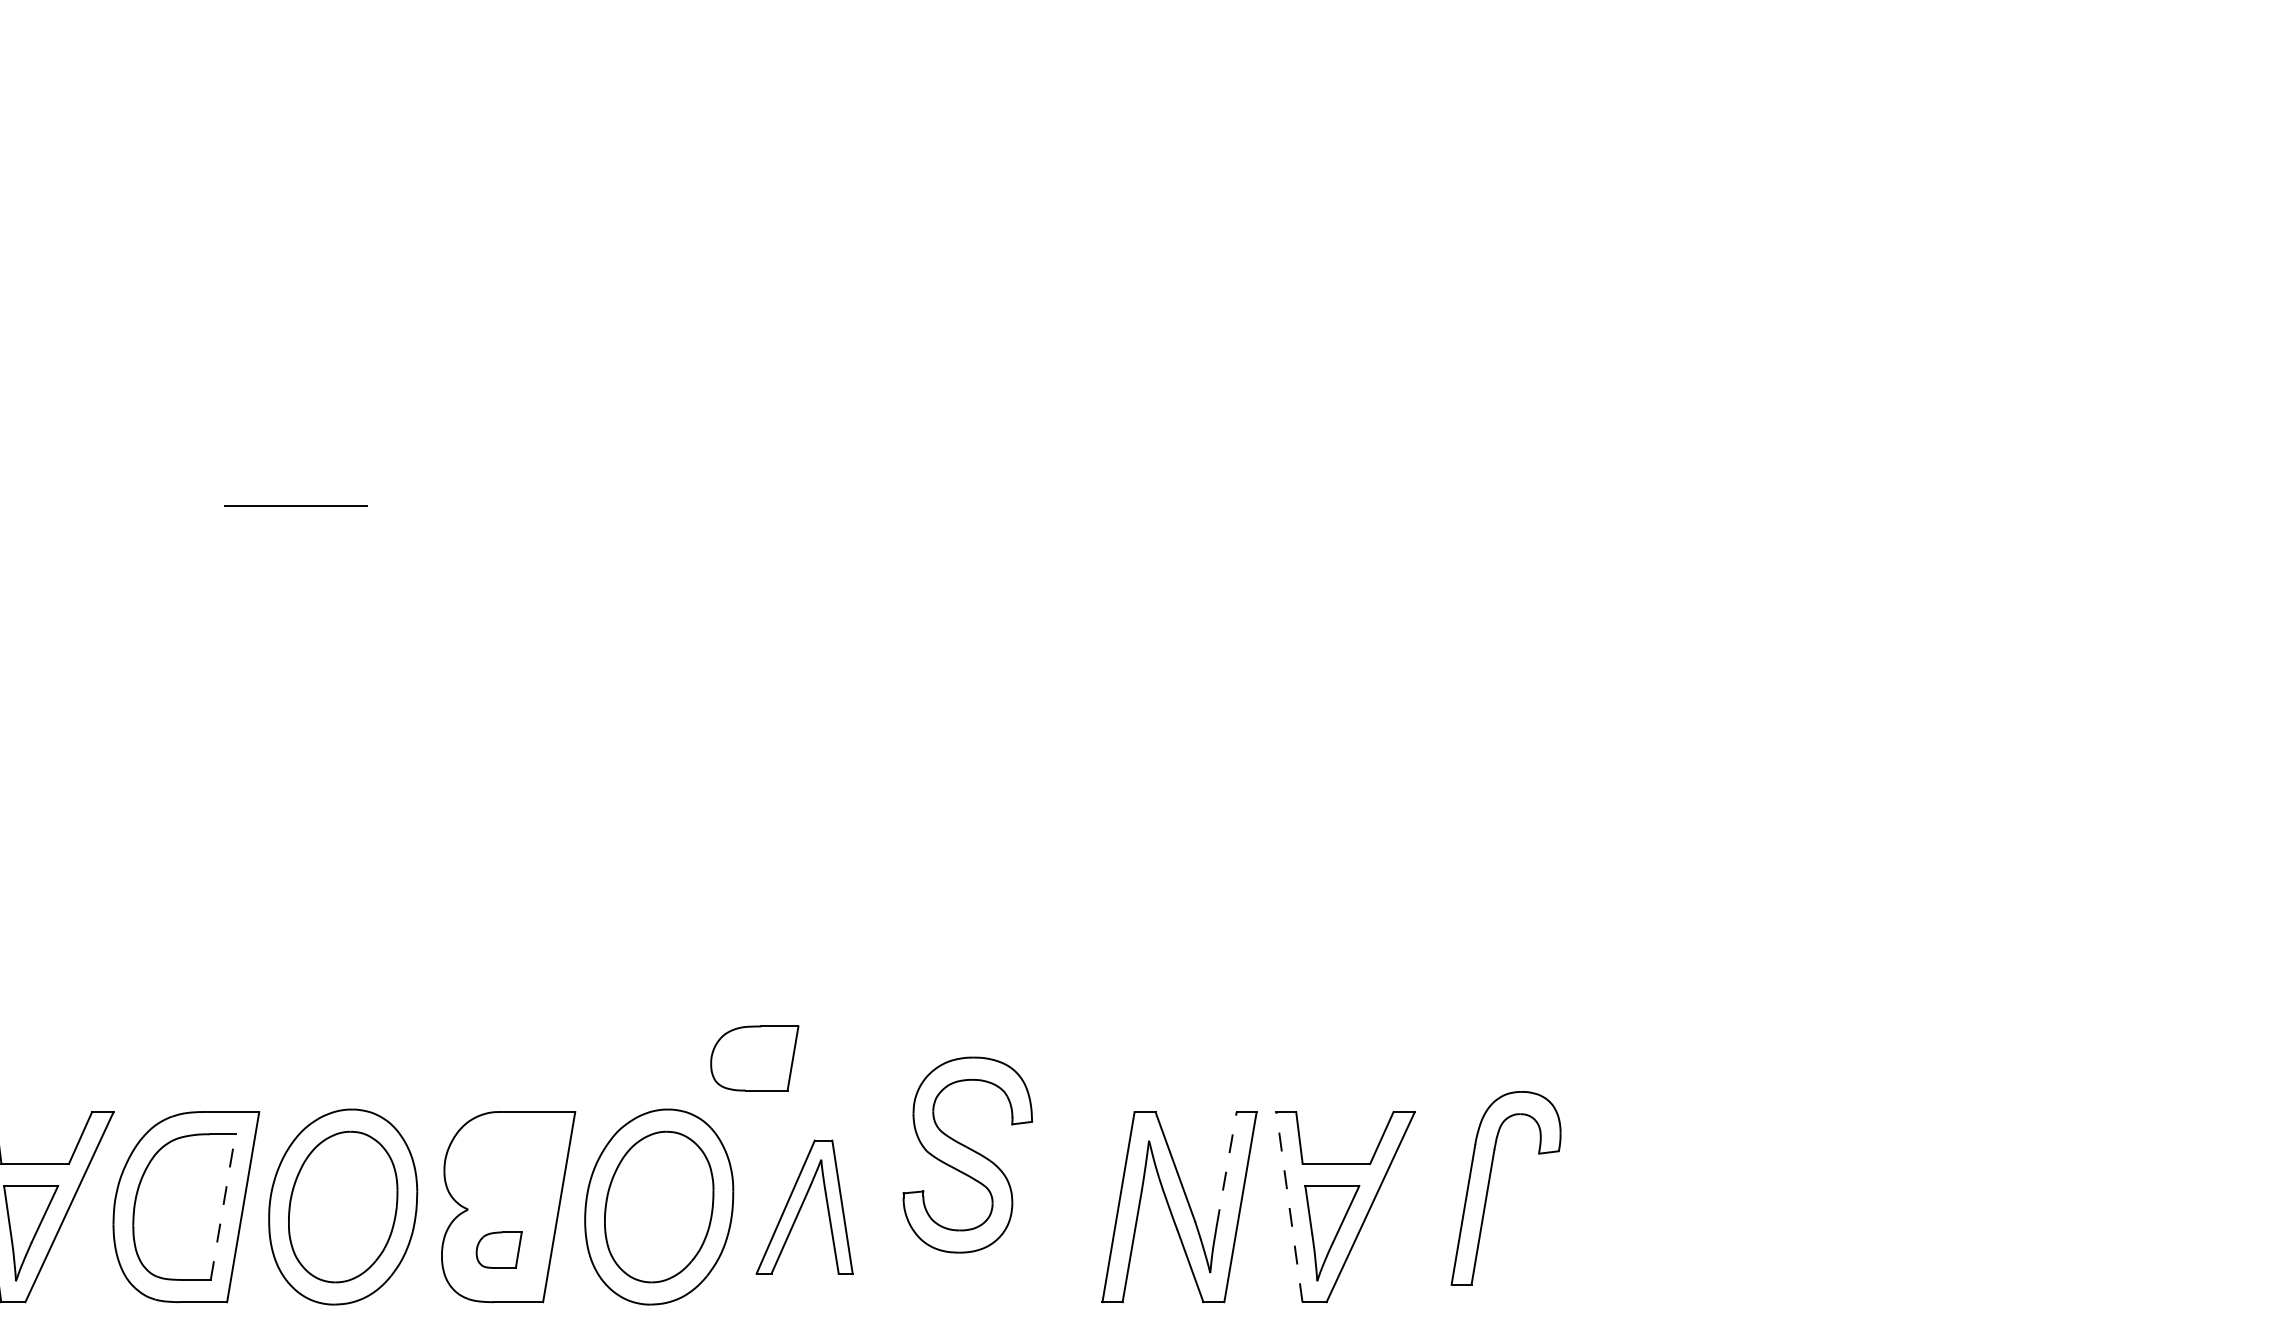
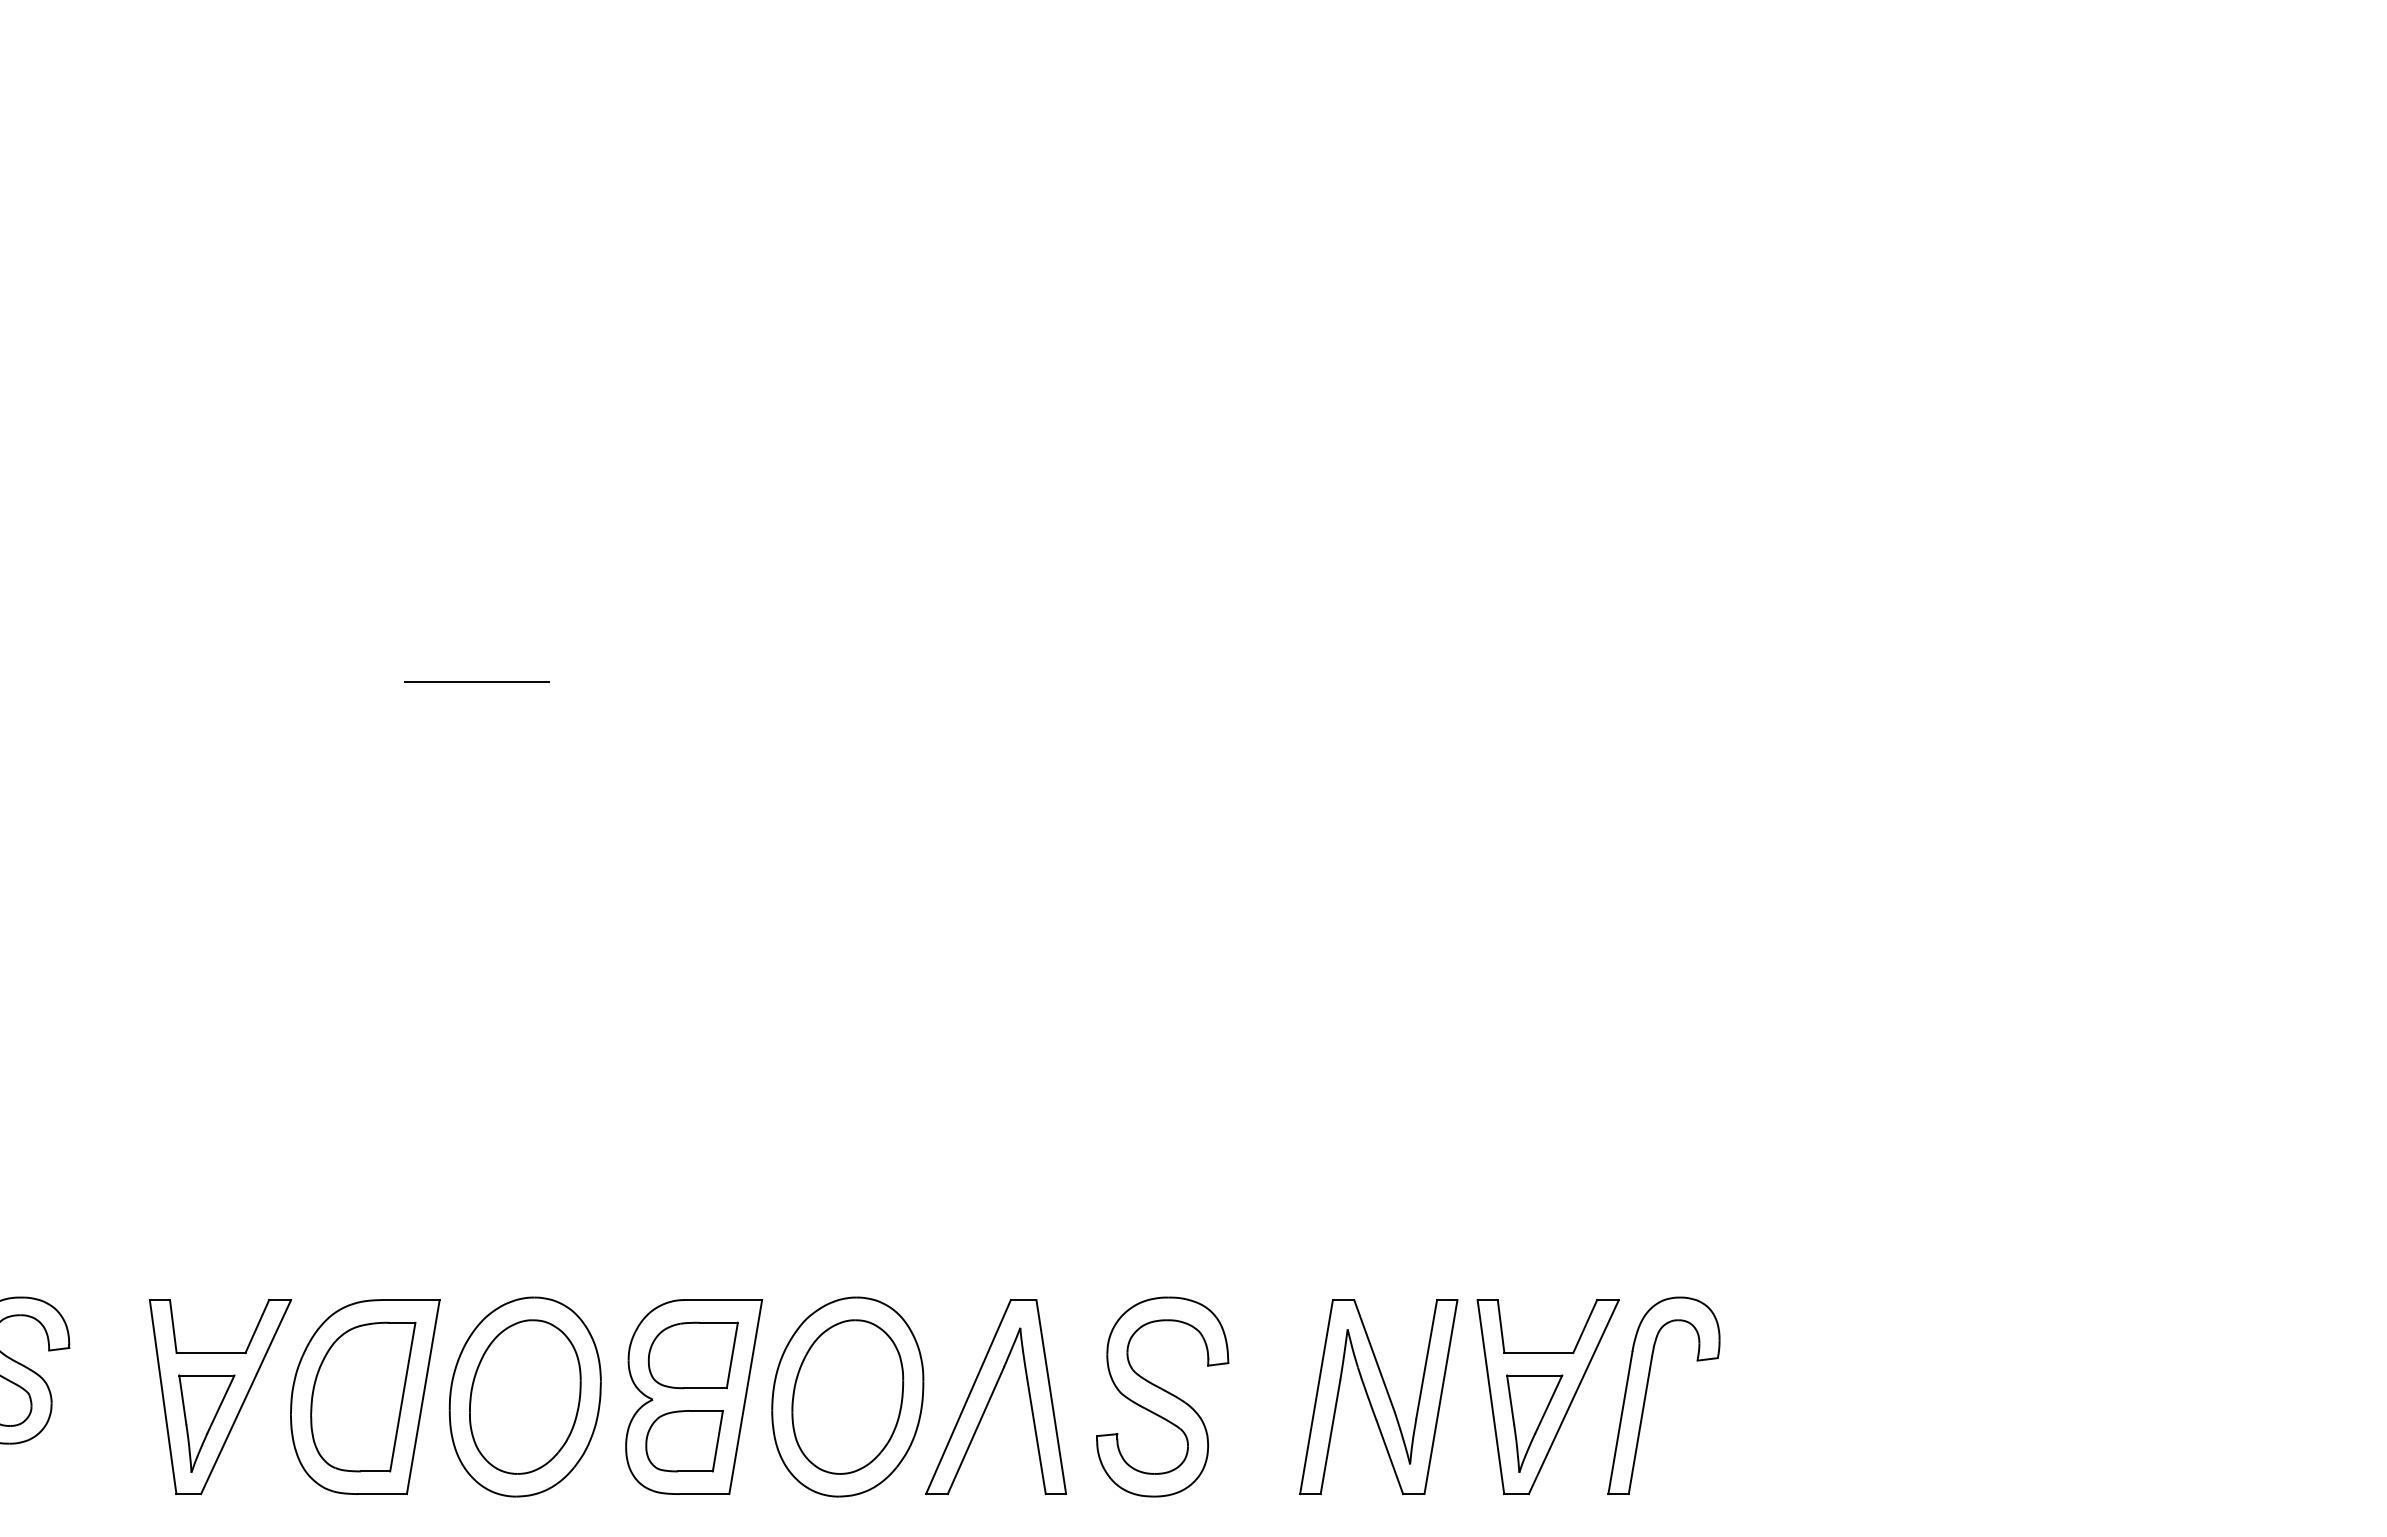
part: (754, 1058) -> (693, 1355), moved
part: (967, 1154) -> (1162, 1396), moved
line: (1226, 1169) -> (1426, 1358), dashed -> solid
part: (1489, 1183) -> (1647, 1391), moved
line: (222, 1206) -> (402, 1396), dashed -> solid
part: (804, 1207) -> (996, 1397), size x1.43
line: (1289, 1207) -> (1490, 1397), dashed -> solid
part: (499, 1249) -> (684, 1440), size x1.67

